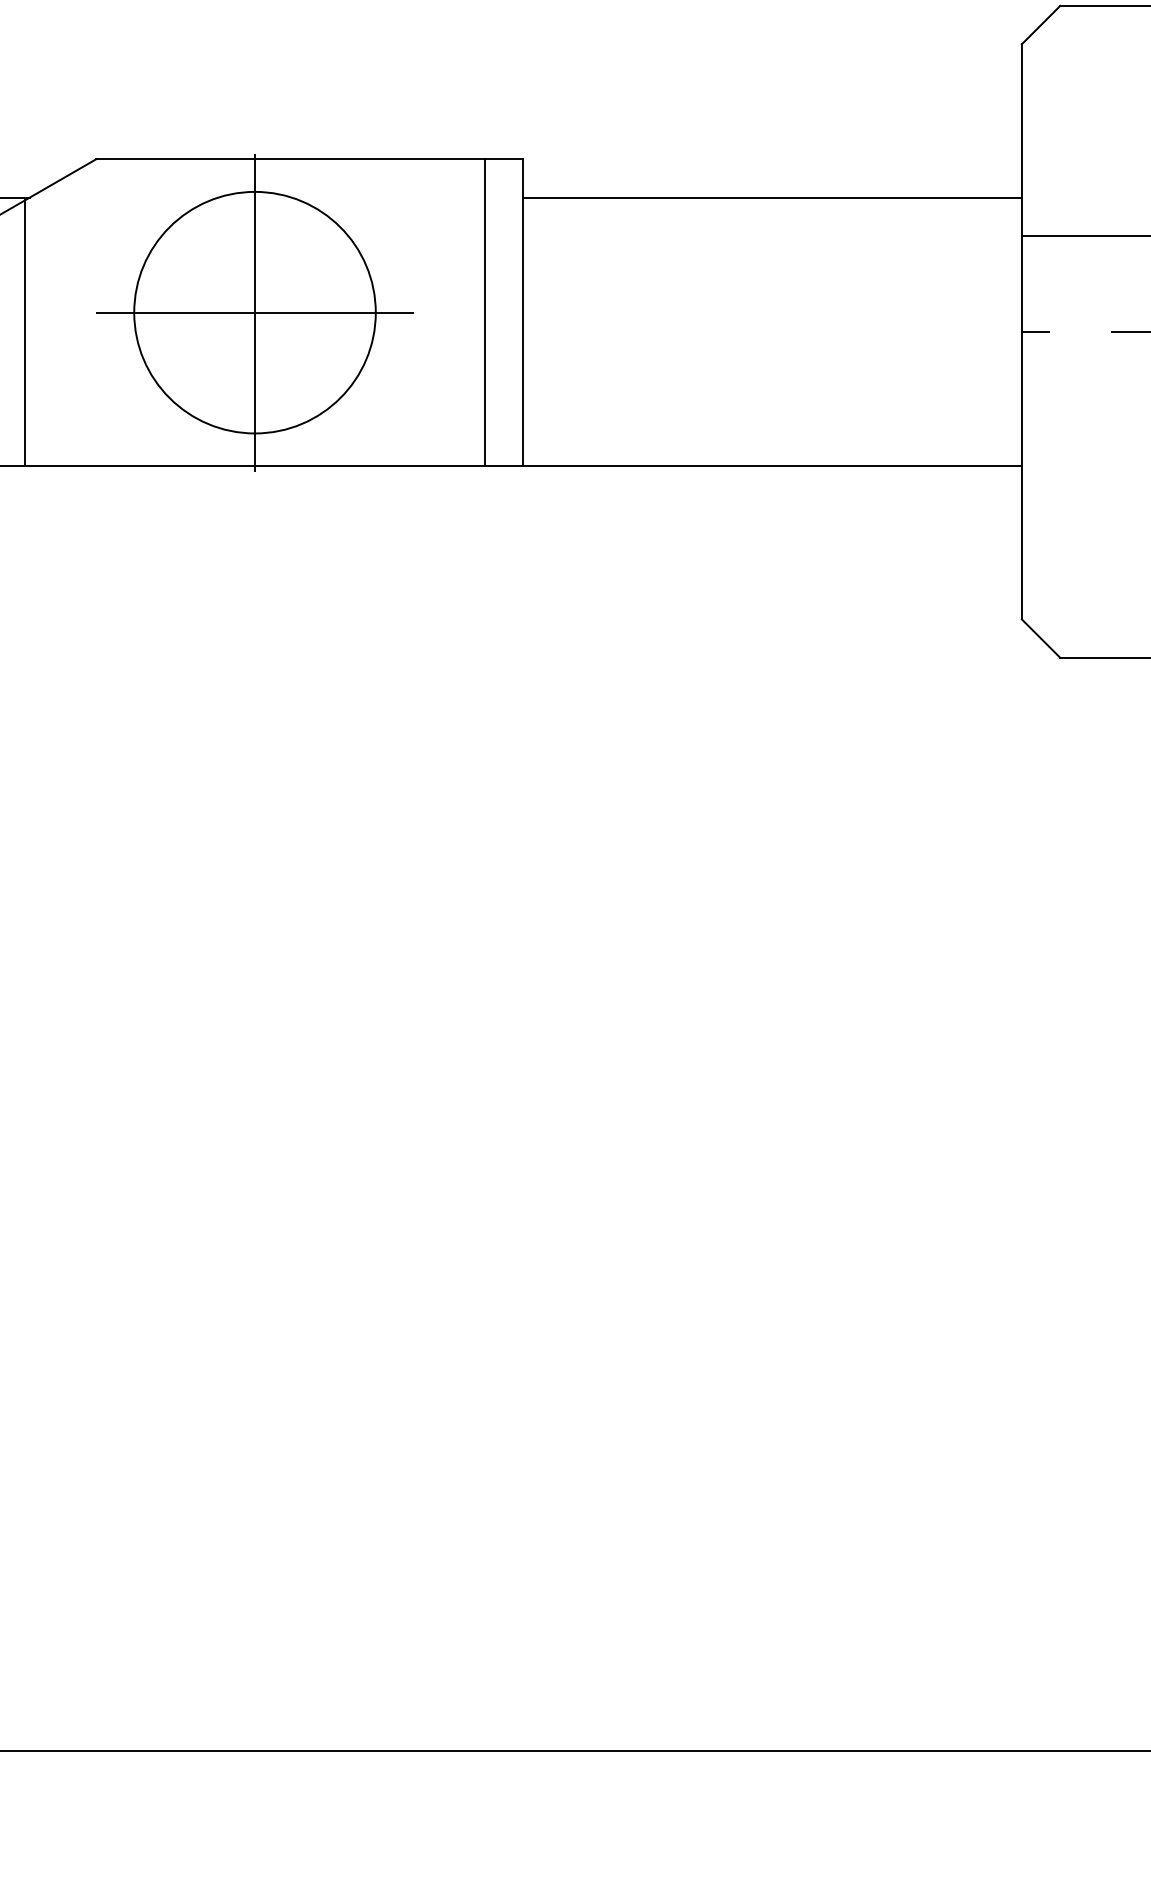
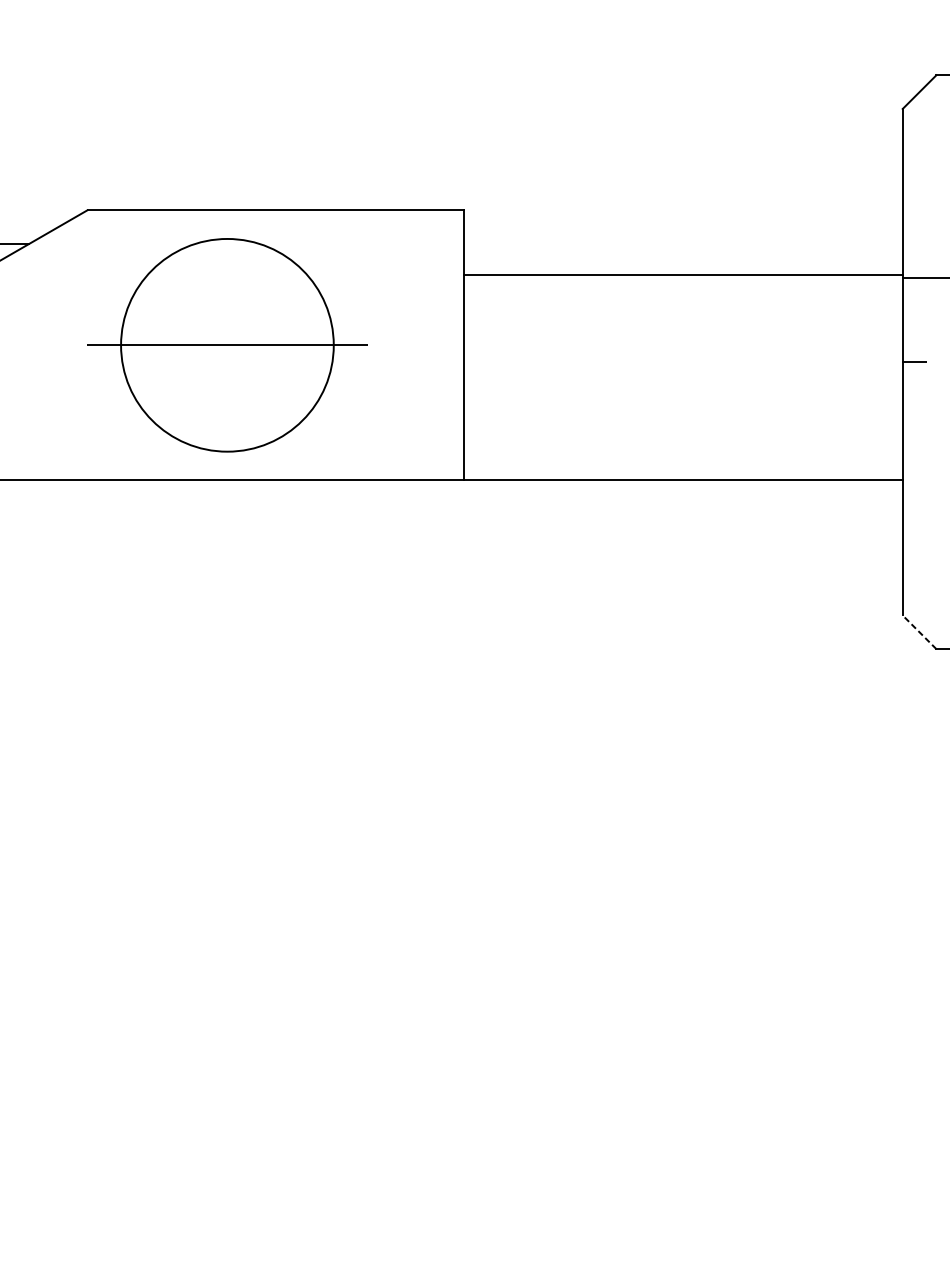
line: (772, 197) -> (683, 274), moved
line: (255, 312) -> (227, 345), removed
line: (485, 312) -> (430, 345), removed
line: (24, 333) -> (24, 363), removed
line: (1040, 638) -> (919, 632), solid -> dashed

